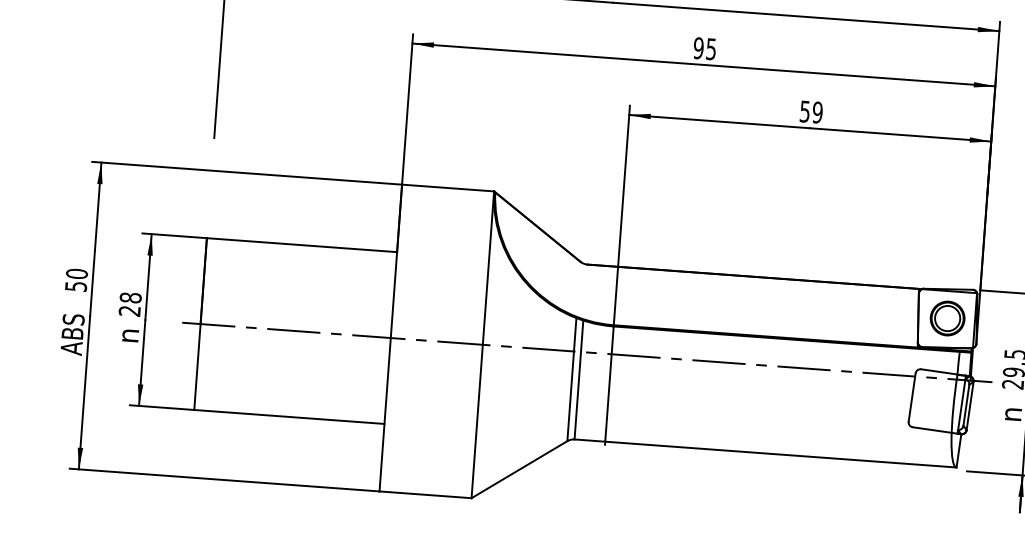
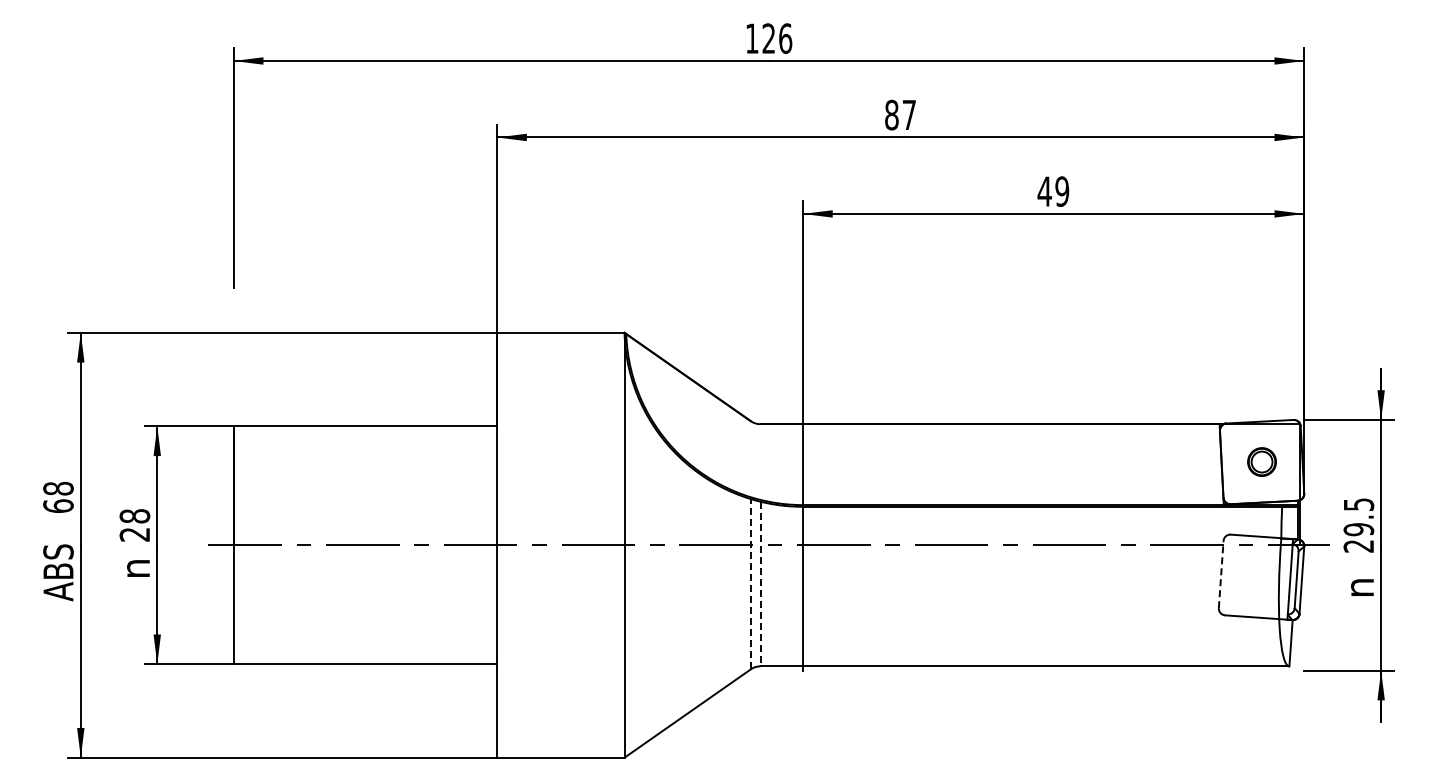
text: (704, 49) -> (900, 115), 95 -> 87
text: (804, 111) -> (1044, 191), 59 -> 49
text: (76, 279) -> (58, 496), 50 -> 68
part: (947, 318) -> (1261, 461), size x0.6
line: (571, 379) -> (750, 583), solid -> dashed
line: (578, 380) -> (760, 584), solid -> dashed
line: (912, 397) -> (1221, 574), solid -> dashed

